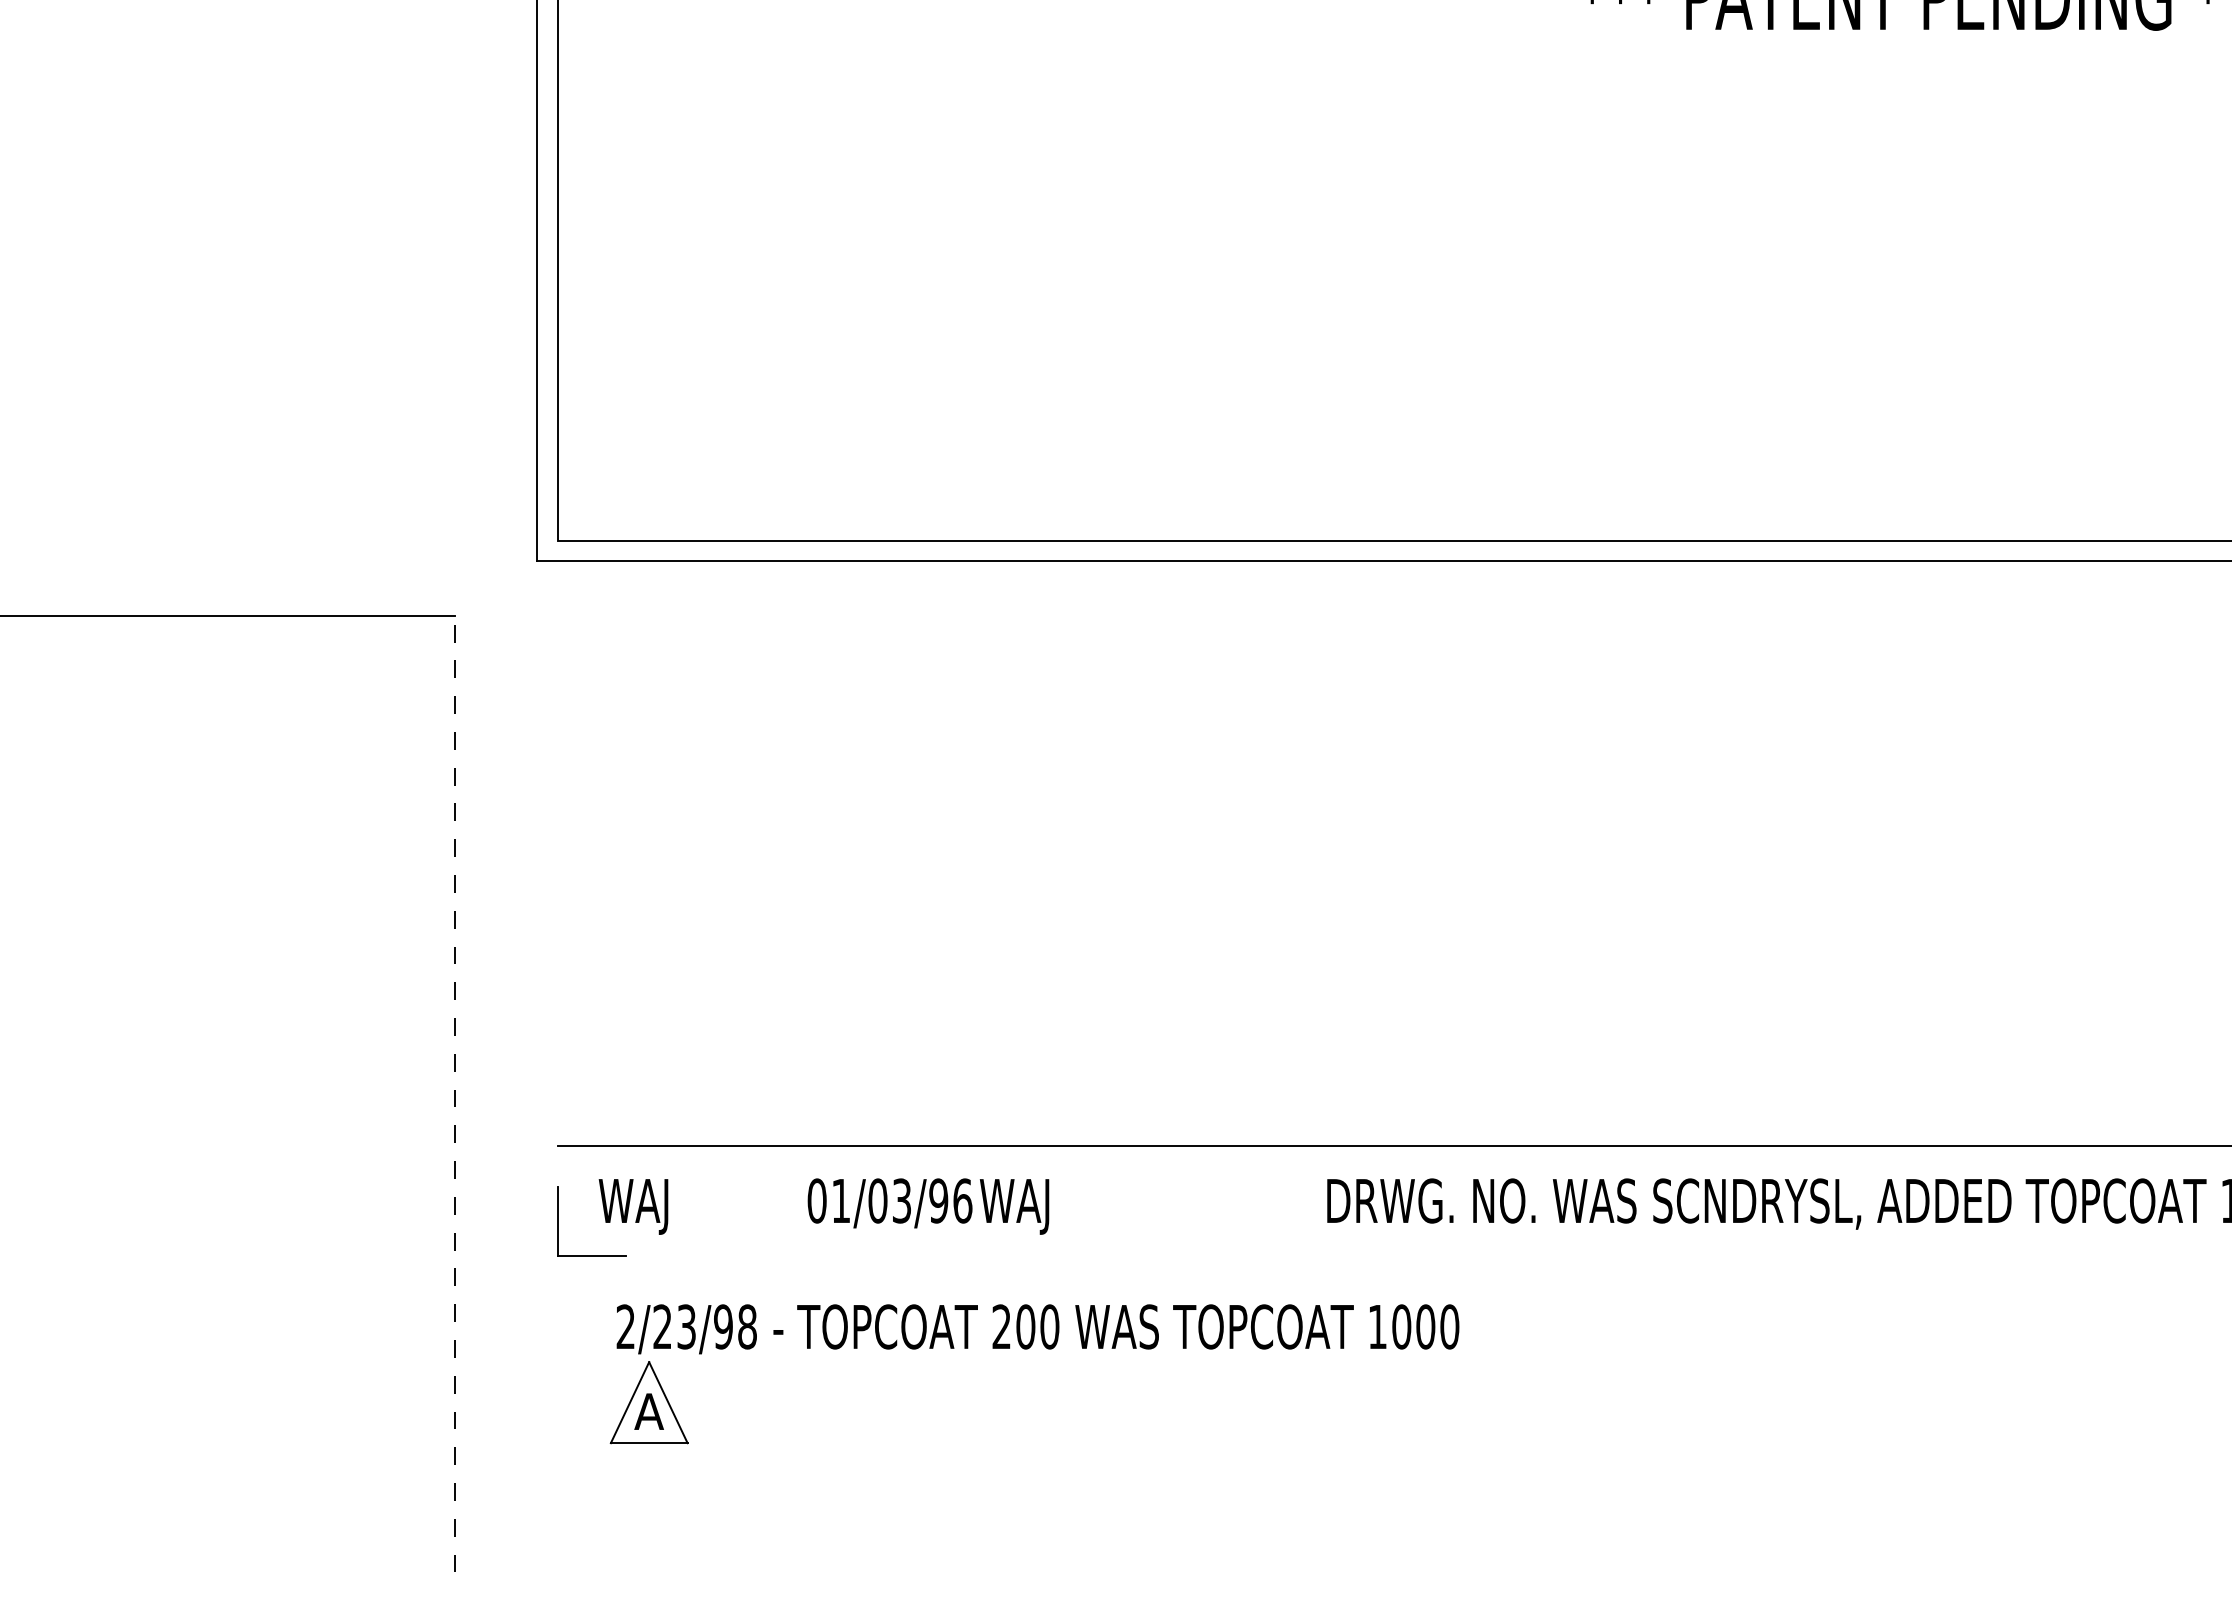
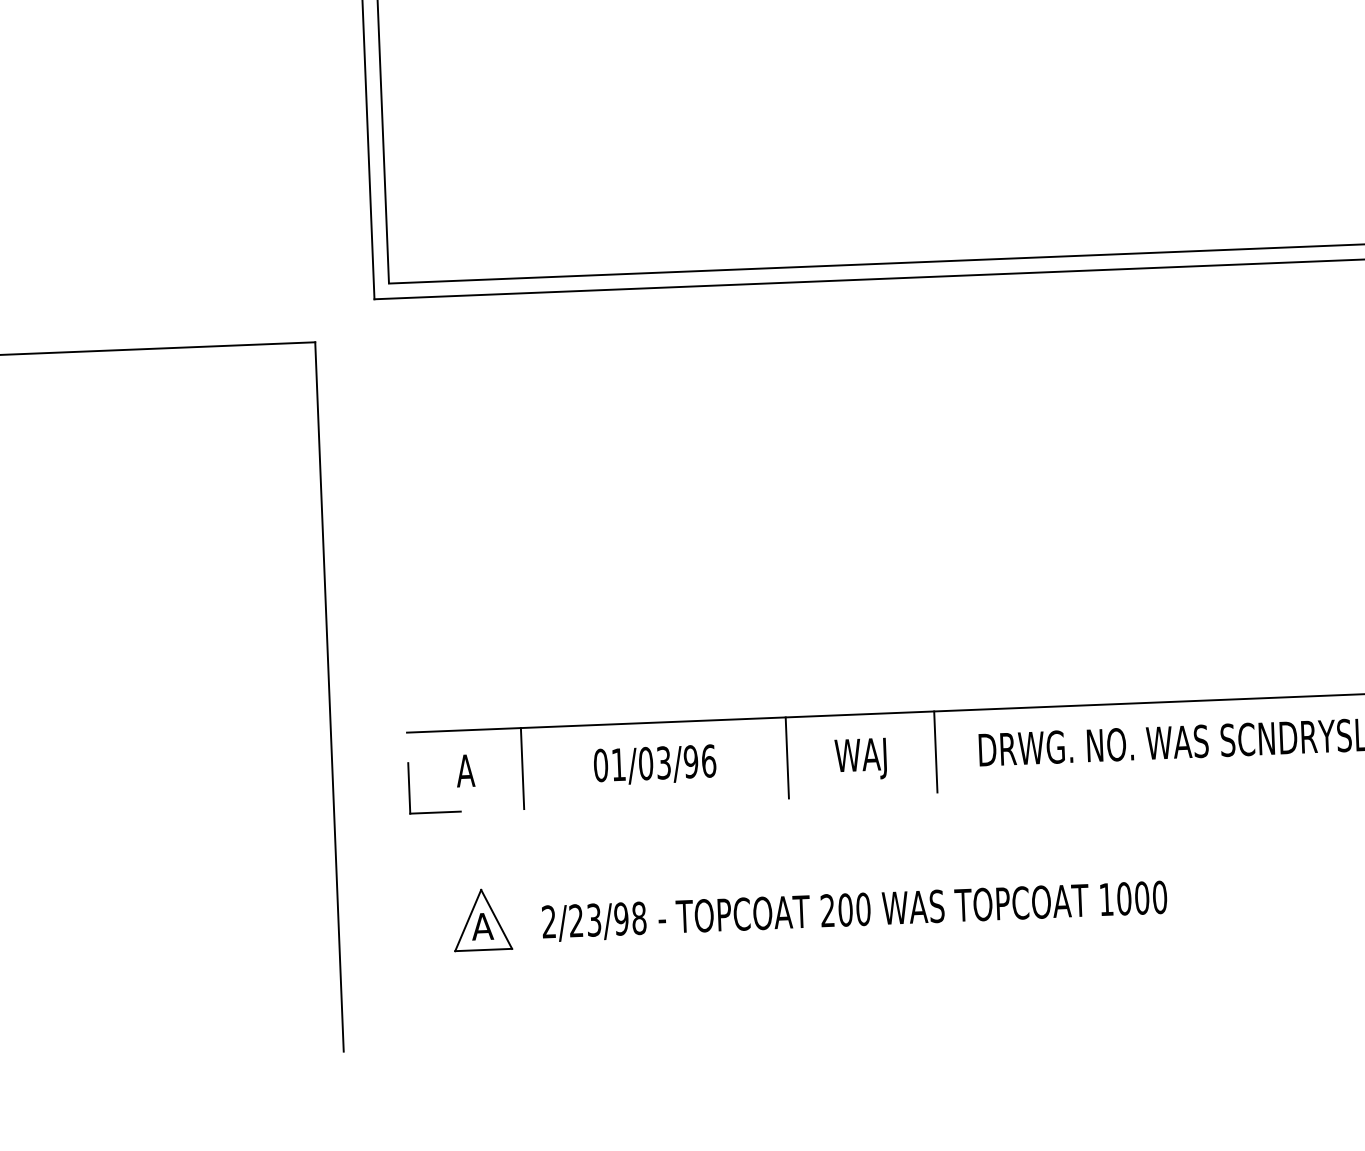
line: (455, 1093) -> (329, 696), dashed -> solid
line: (711, 1200) -> (522, 768), added
line: (1068, 1200) -> (787, 757), added
line: (1268, 1200) -> (935, 751), added
text: (633, 1206) -> (464, 775), WAJ -> A
text: (1014, 1206) -> (860, 759), moved
text: (1037, 1329) -> (854, 911), moved

